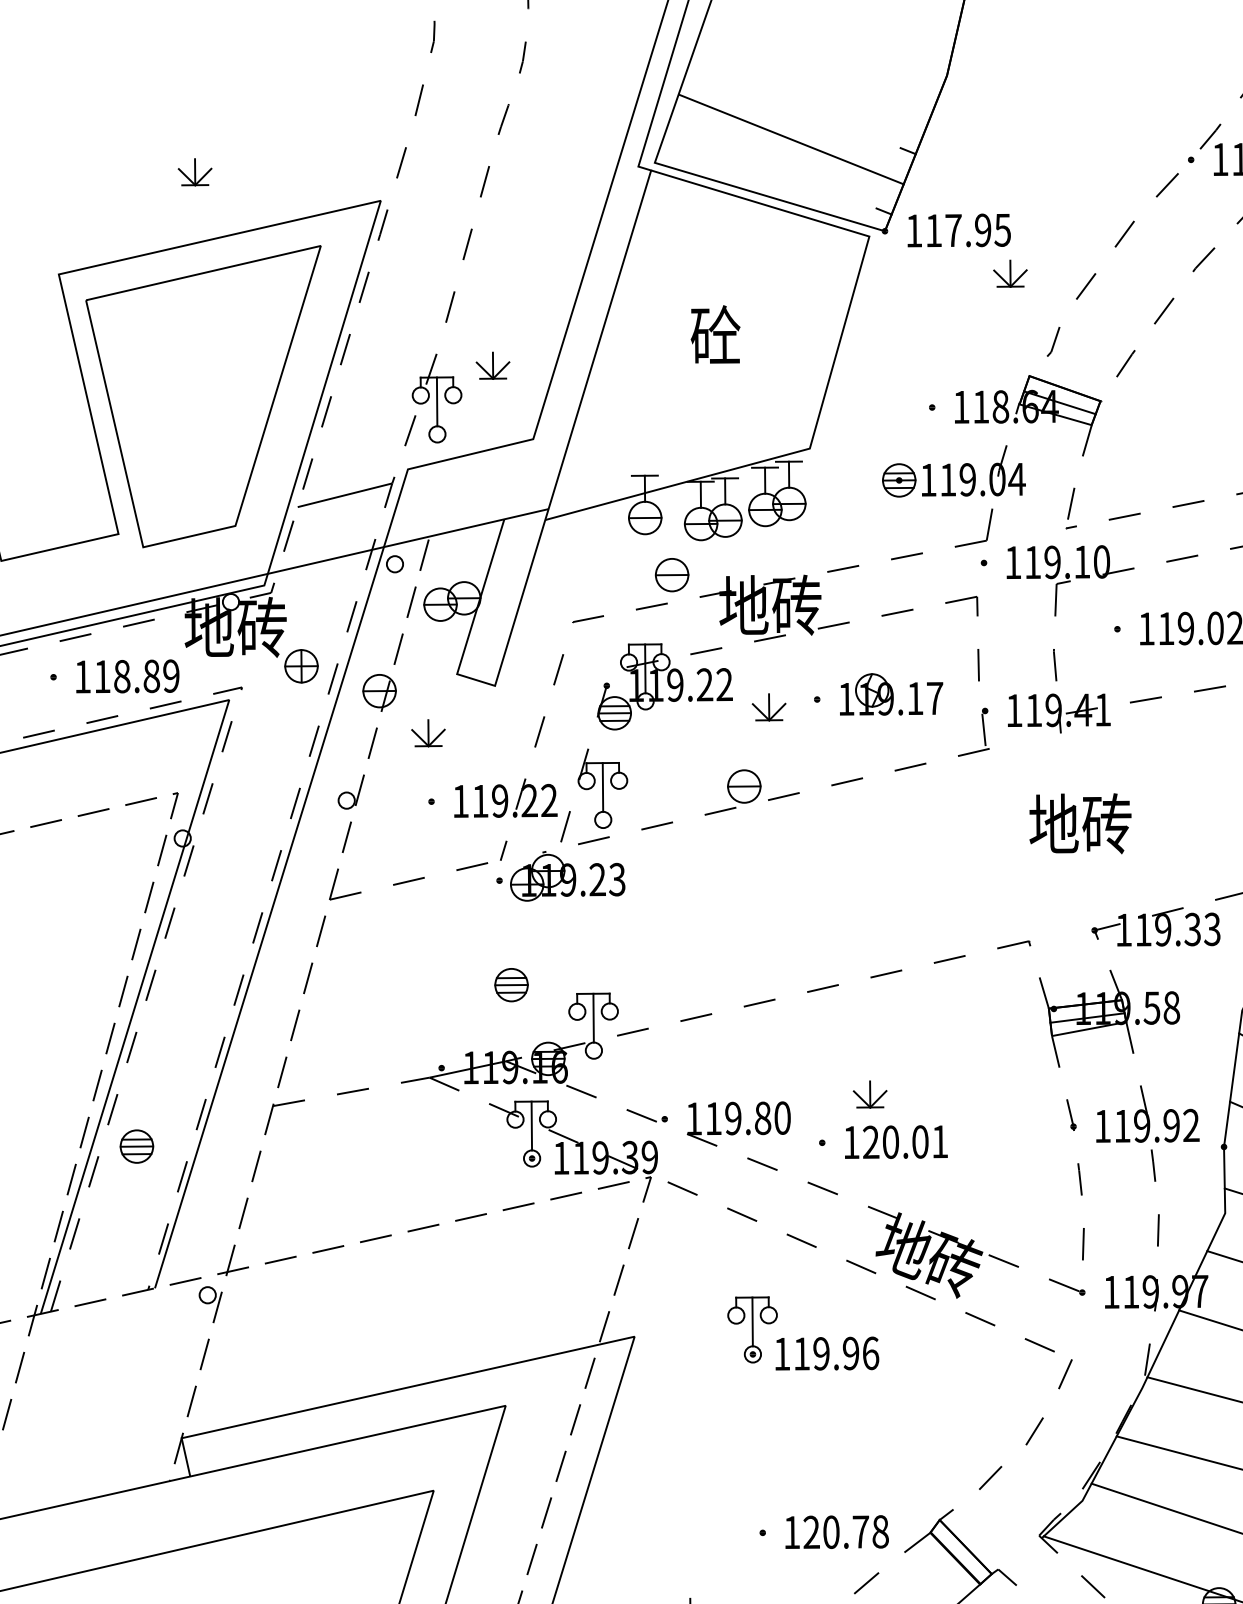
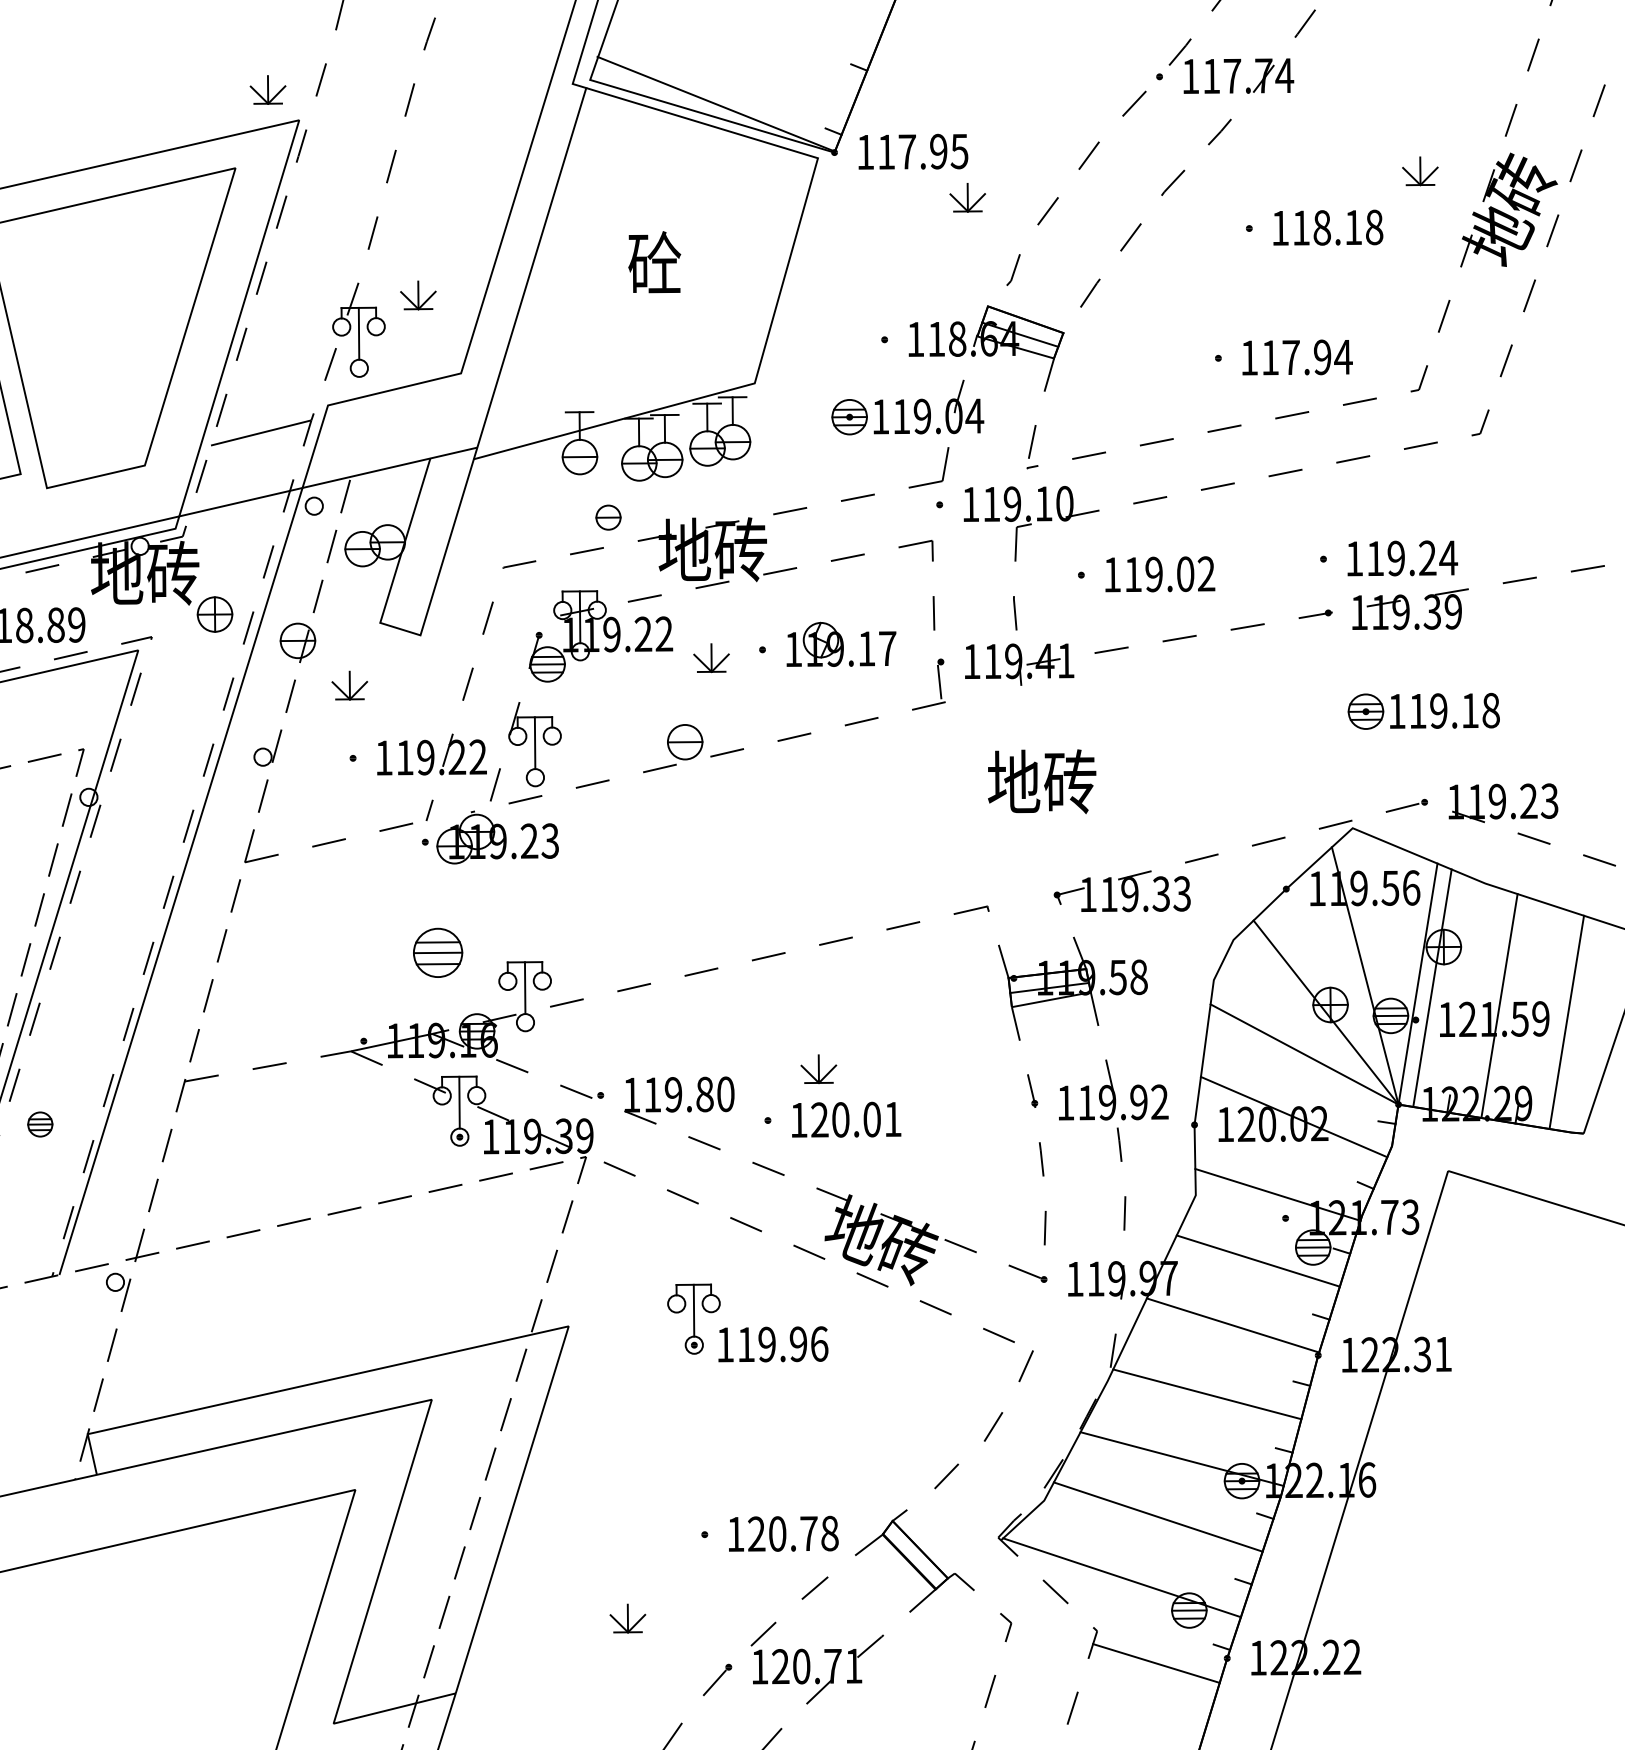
line: (791, 138) -> (716, 103), moved
part: (194, 171) -> (267, 89), moved
part: (672, 574) -> (608, 517), size x0.7
part: (511, 985) -> (437, 953), size x1.4
part: (137, 1146) -> (40, 1124), size x0.7

